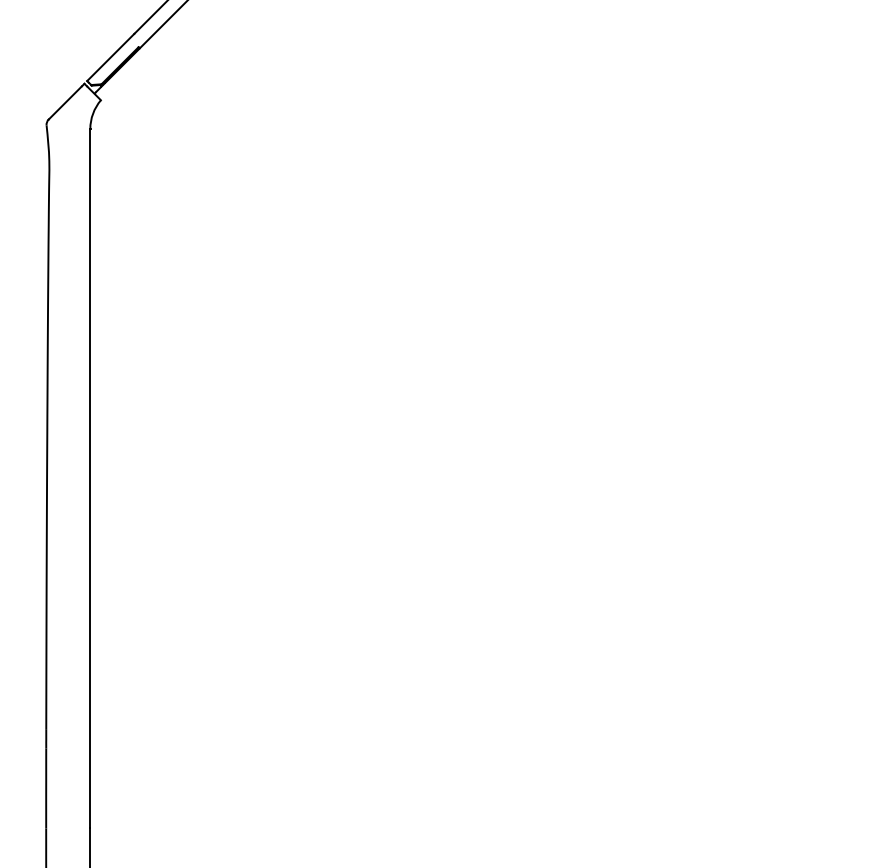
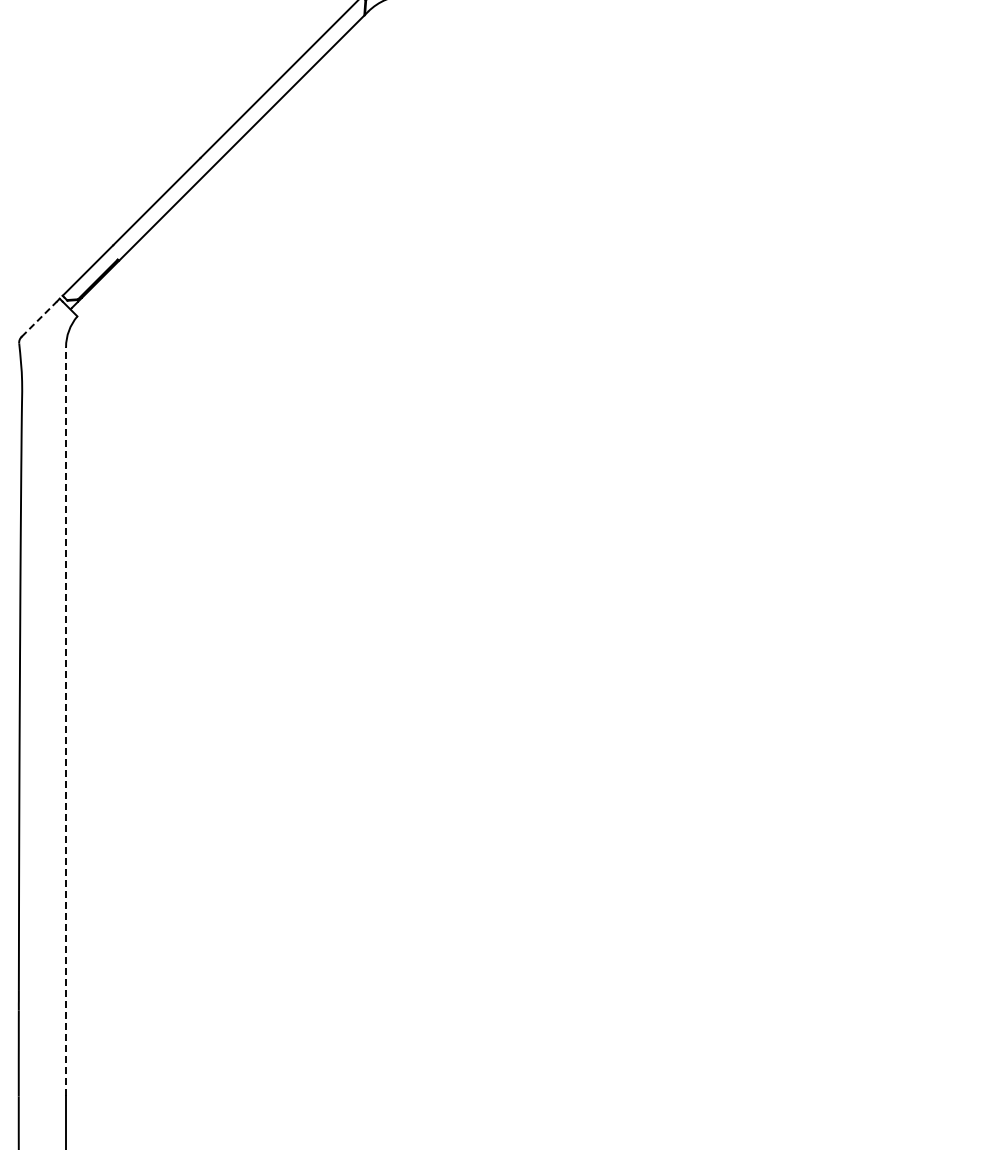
line: (65, 102) -> (39, 318), solid -> dashed
line: (90, 478) -> (66, 721), solid -> dashed

